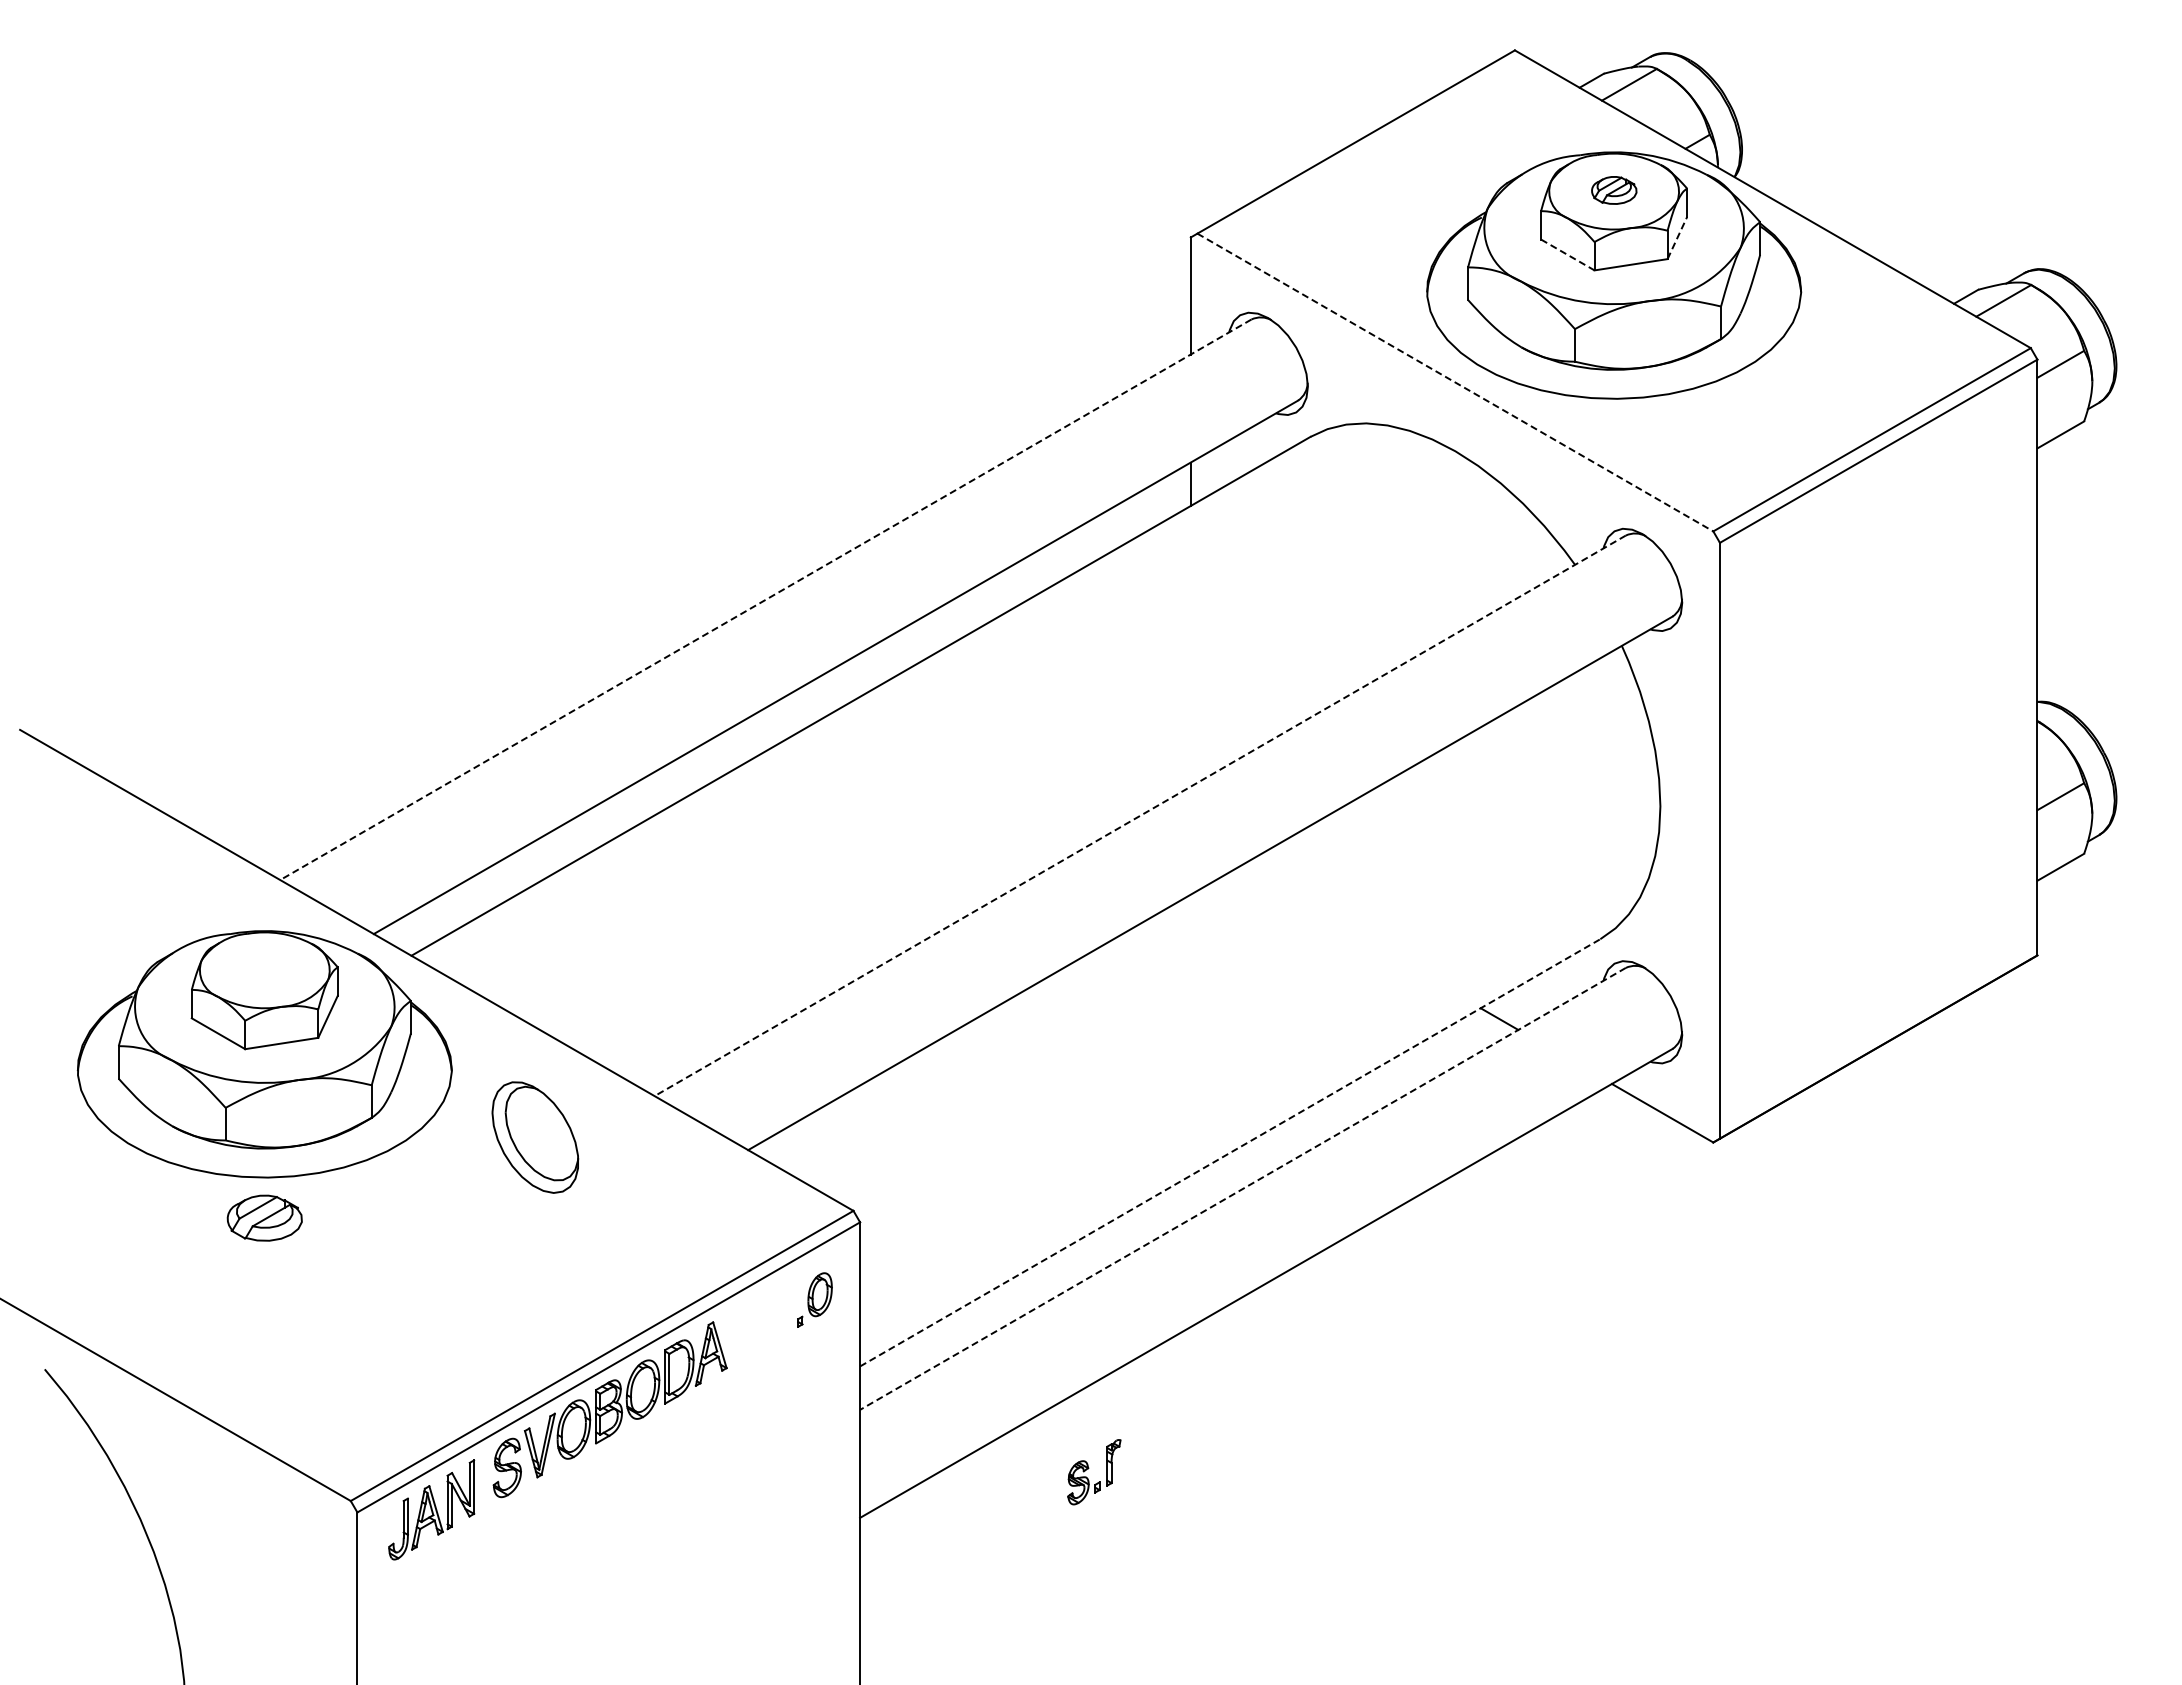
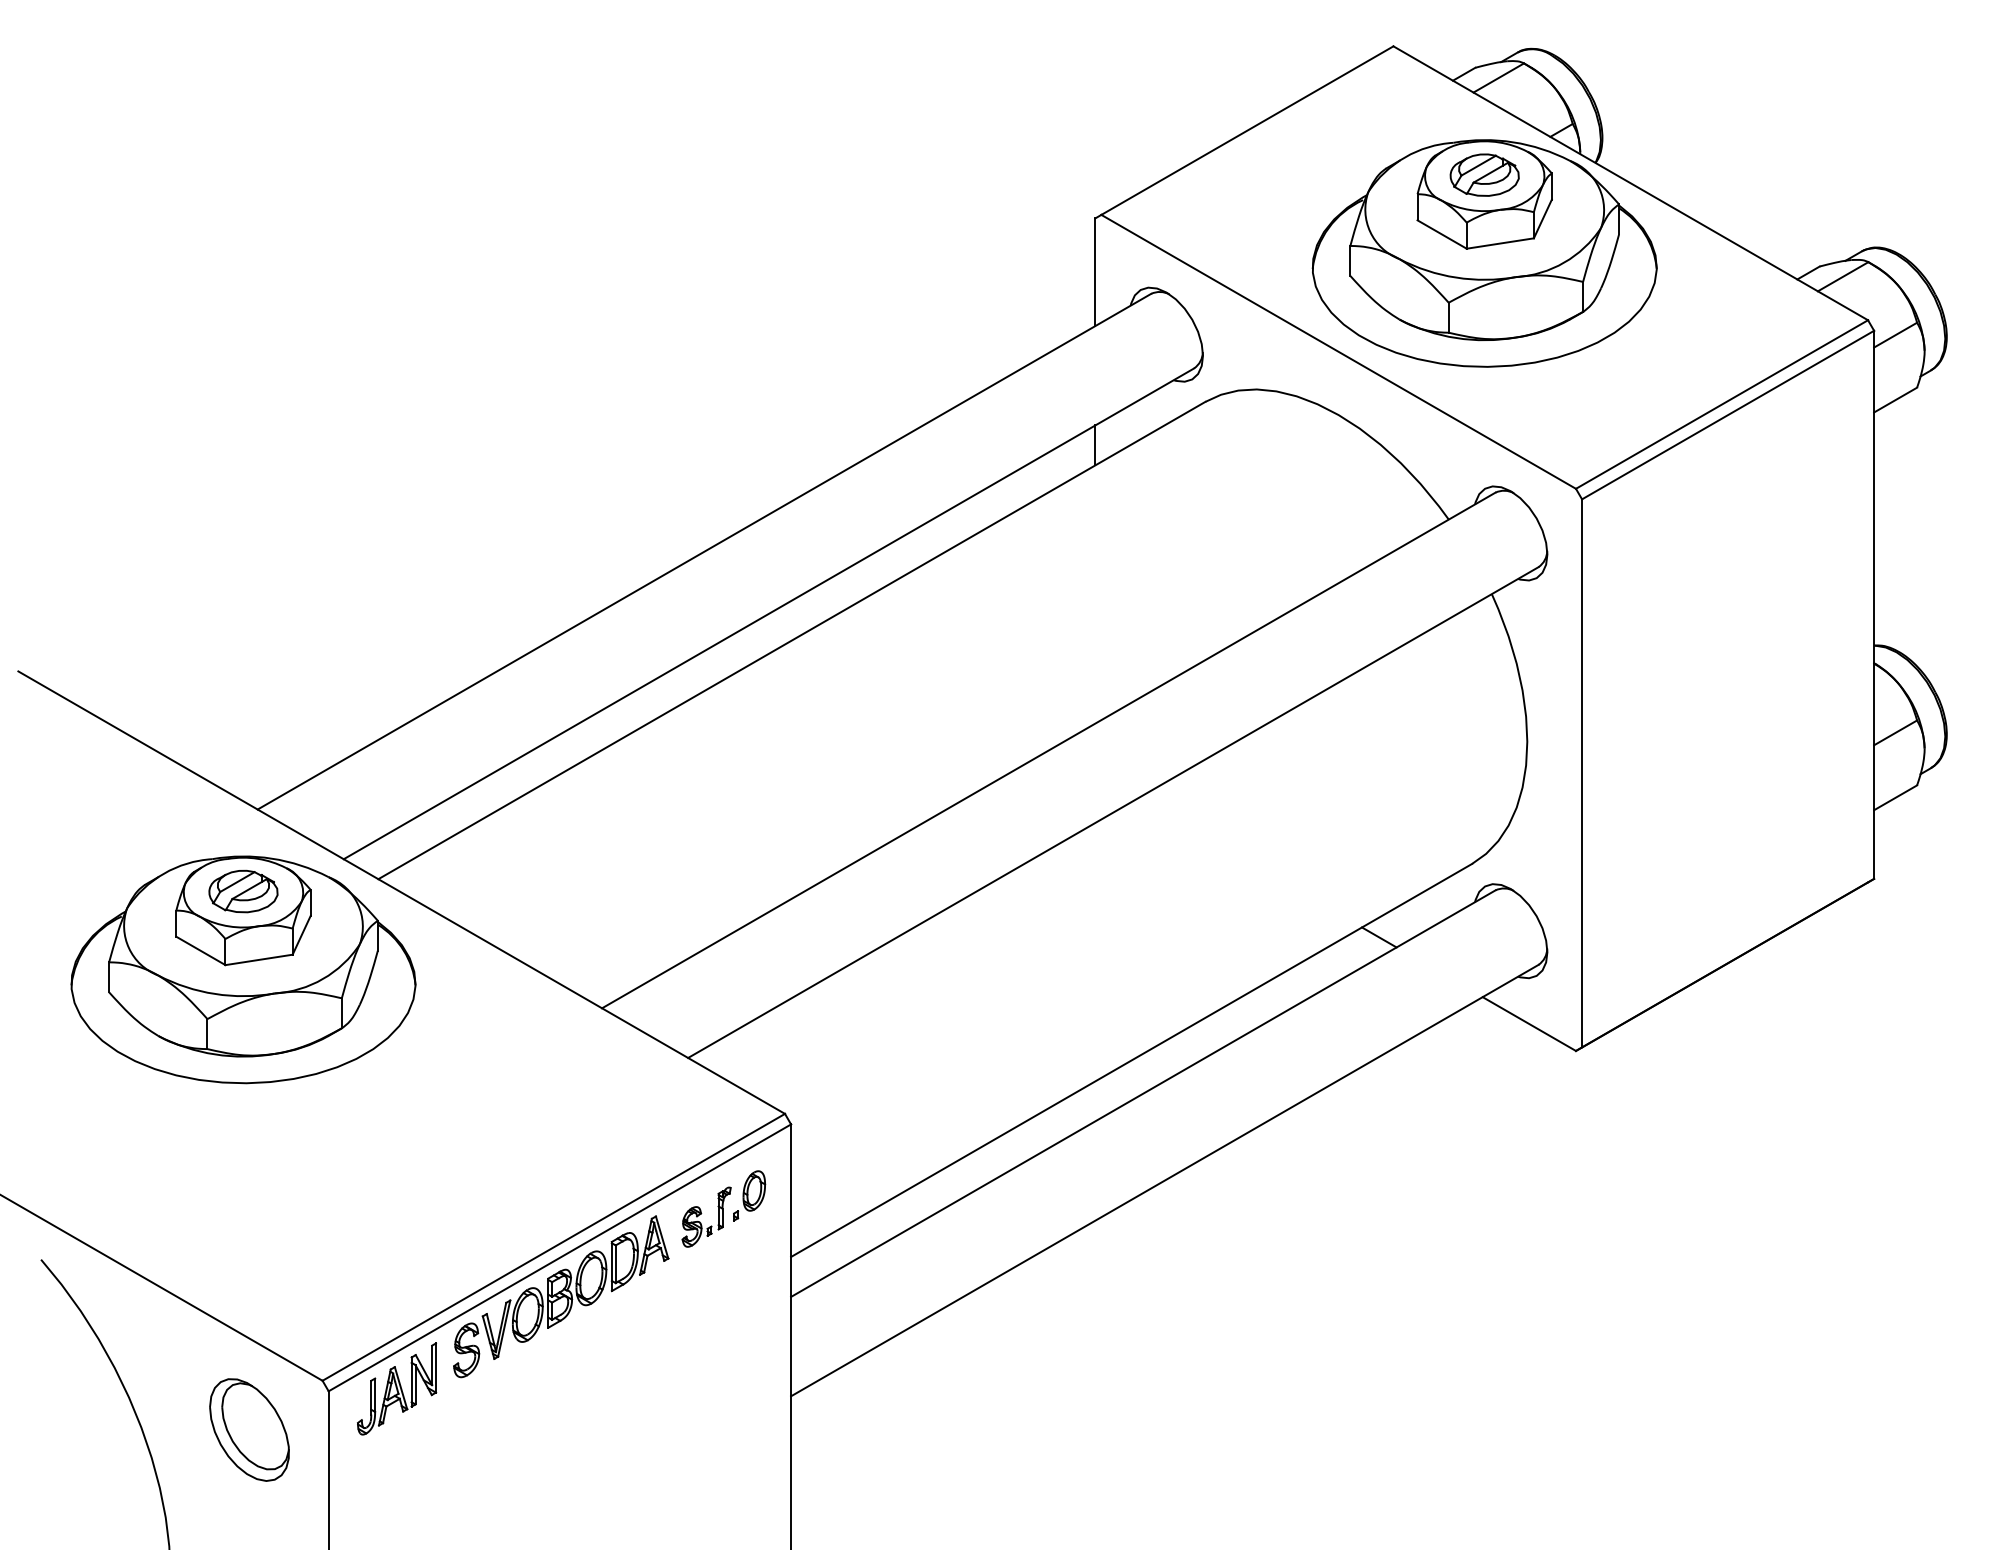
part: (1614, 190) -> (1485, 175), size x1.67
line: (1677, 237) -> (1543, 218), dashed -> solid
line: (1567, 254) -> (1441, 234), dashed -> solid
line: (1455, 382) -> (1338, 351), dashed -> solid
line: (765, 599) -> (704, 551), dashed -> solid
line: (1140, 815) -> (1049, 750), dashed -> solid
part: (535, 1137) -> (249, 1429), moved
line: (1230, 1152) -> (1131, 1060), dashed -> solid
line: (1242, 1189) -> (1142, 1094), dashed -> solid
part: (264, 1217) -> (243, 890), moved
part: (1089, 1468) -> (702, 1213), moved

